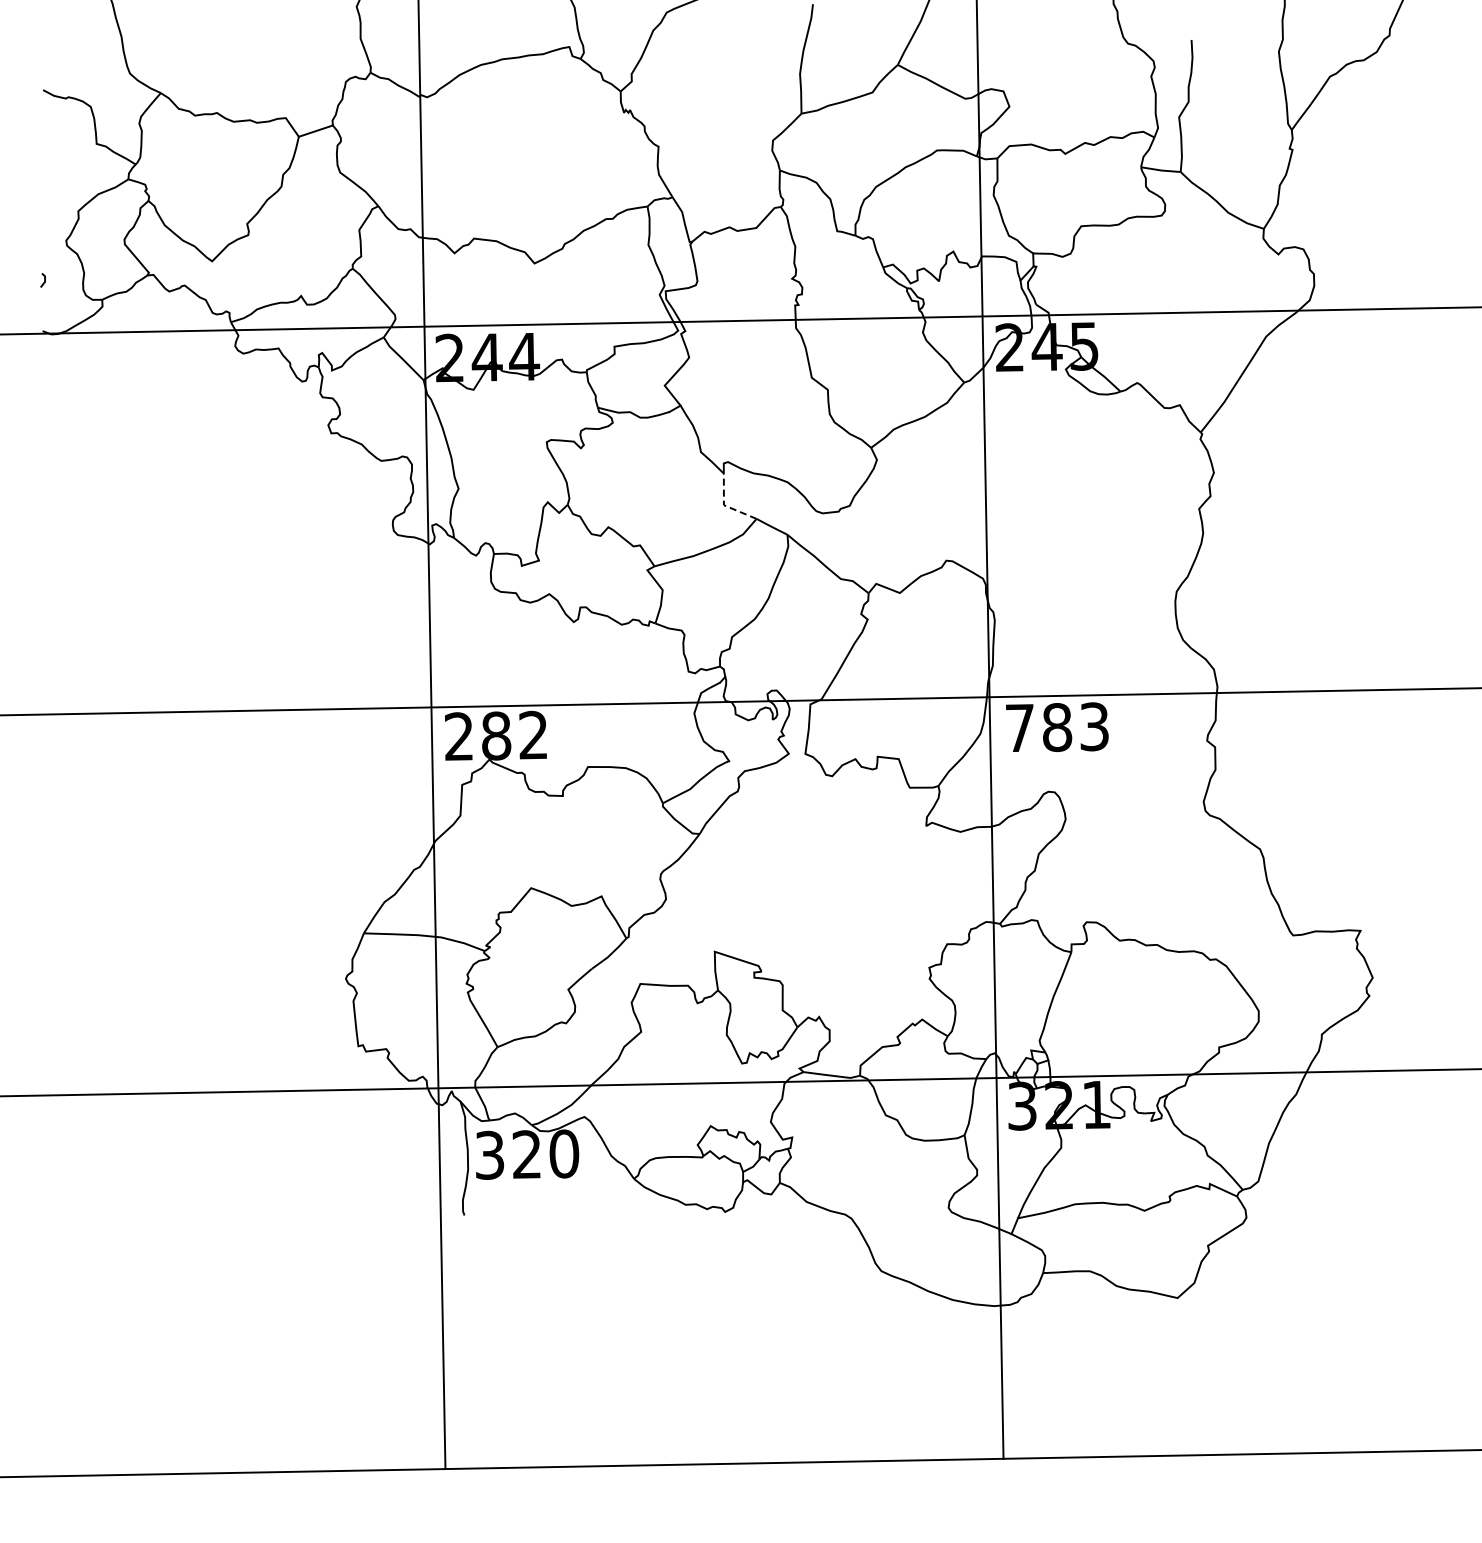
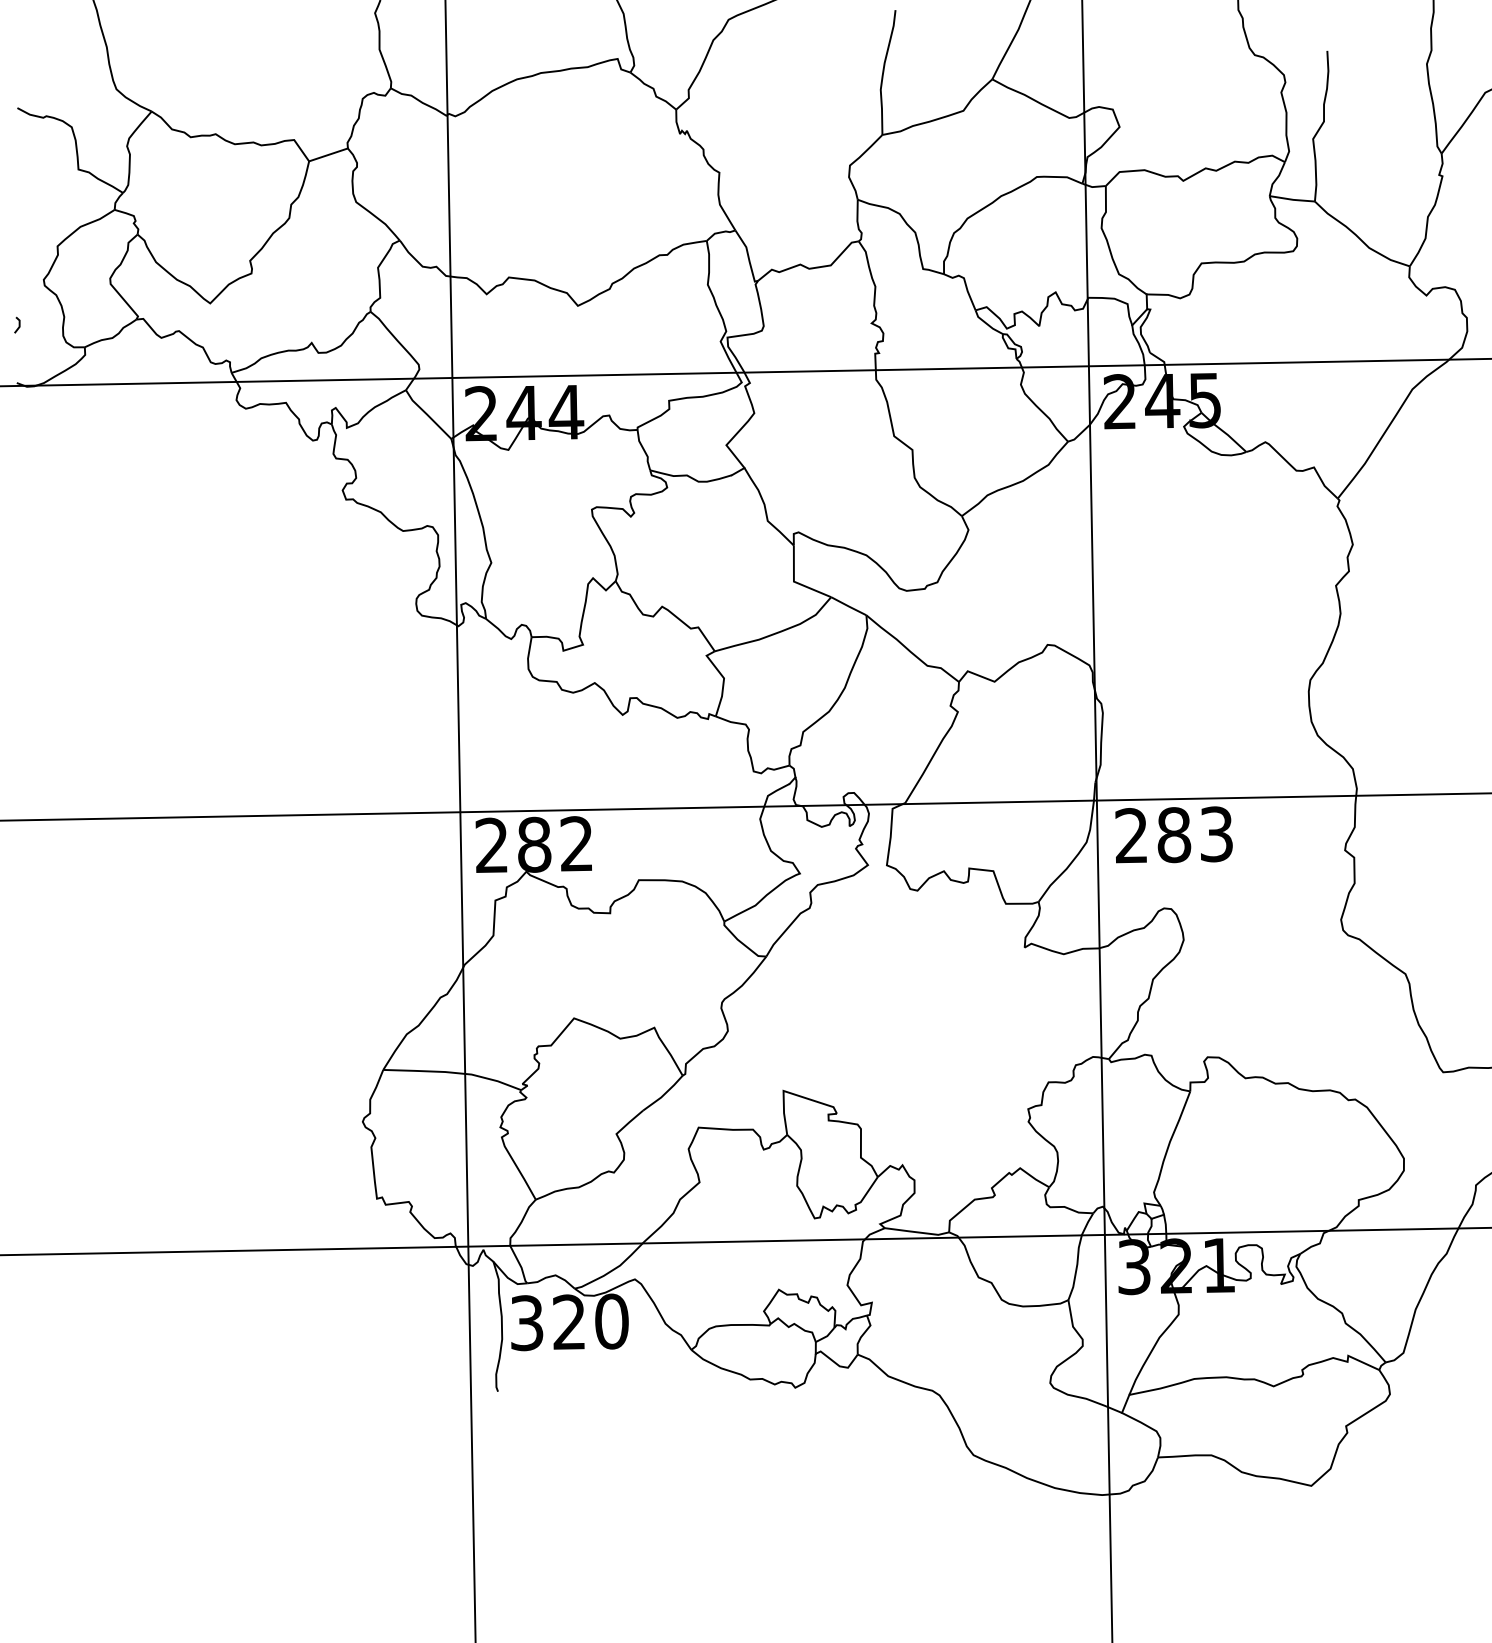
line: (724, 505) -> (794, 581), dashed -> solid
text: (1019, 727) -> (1131, 835), 783 -> 283

